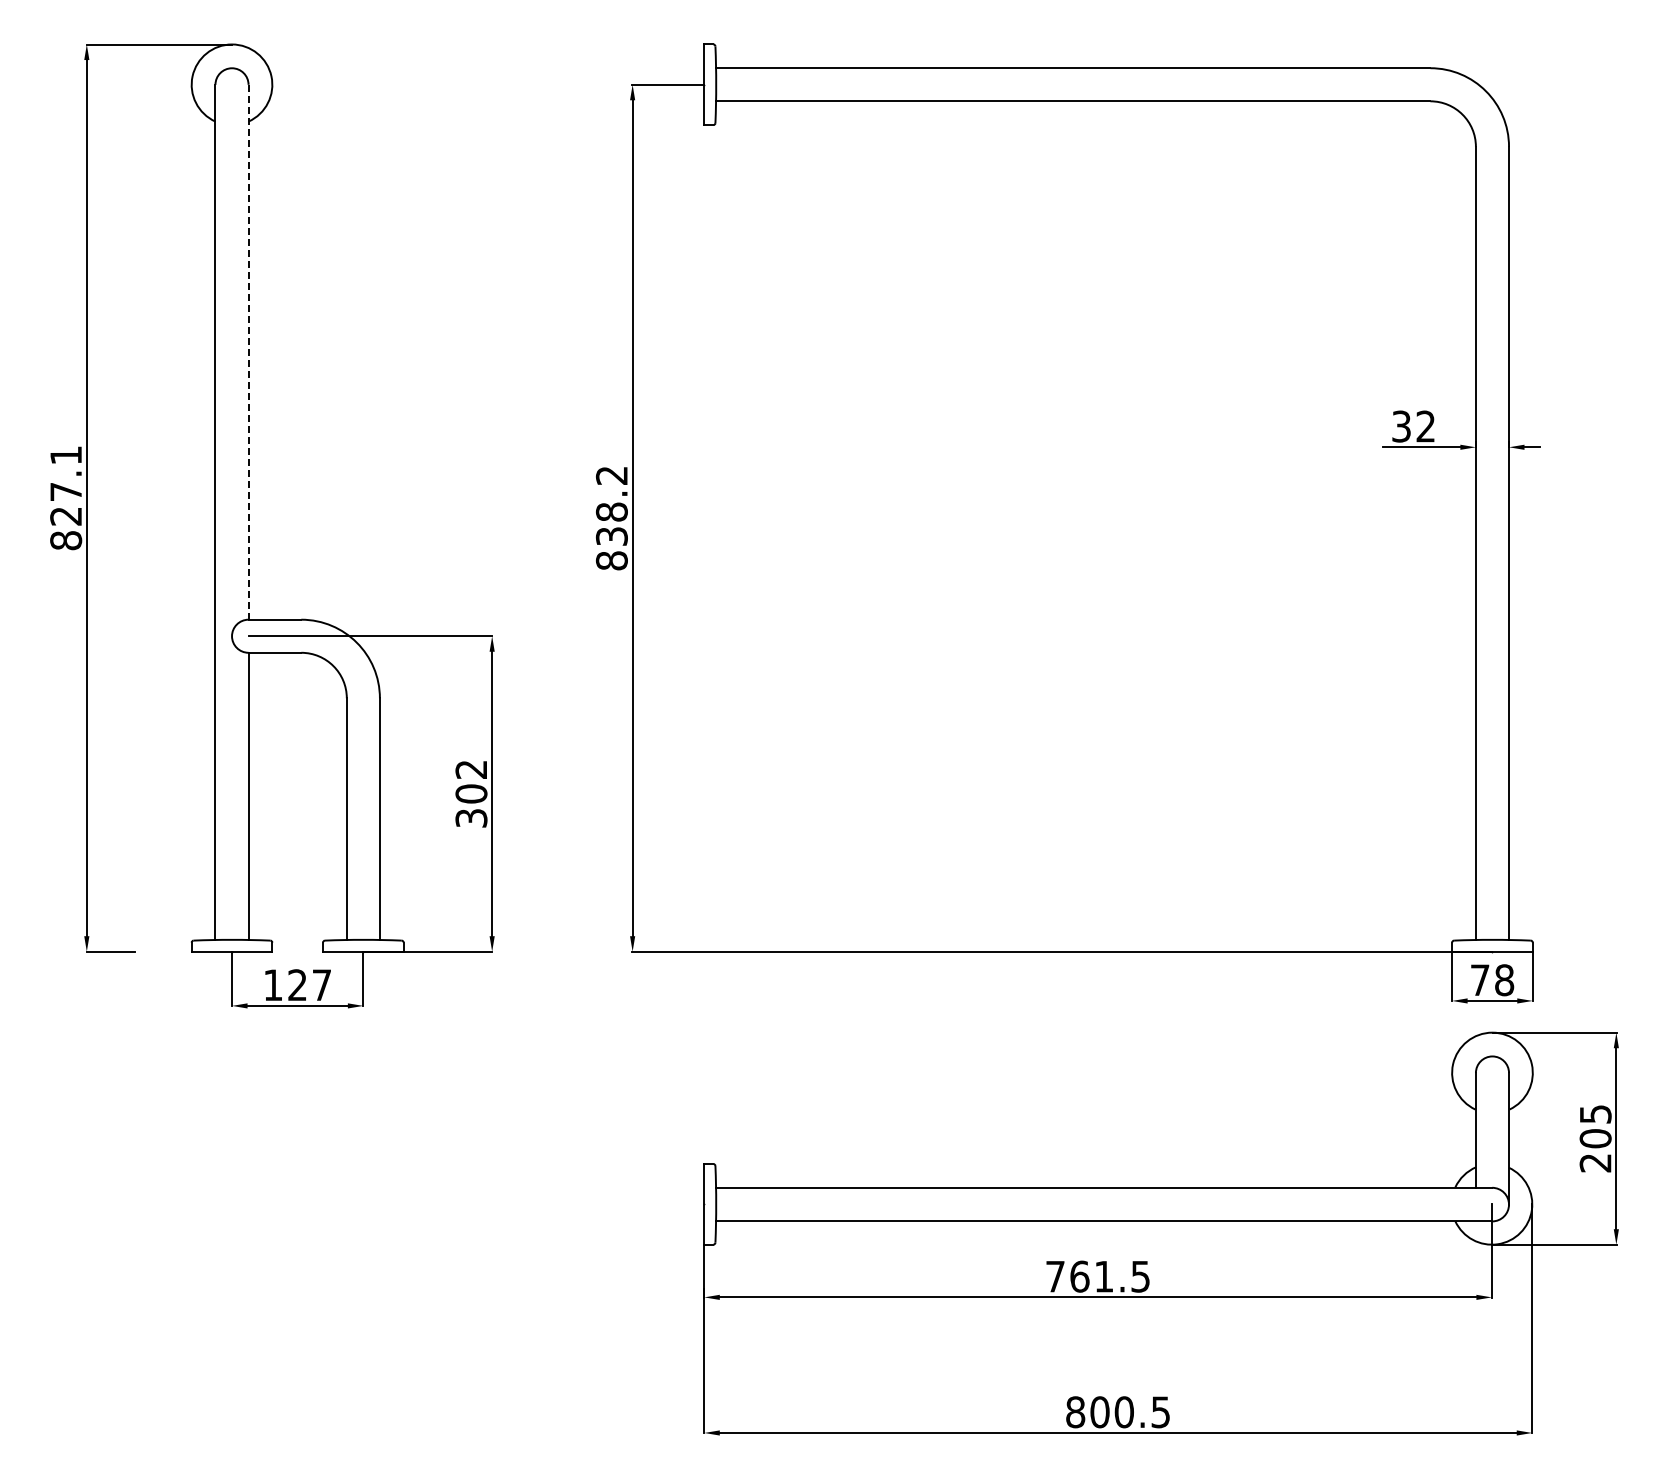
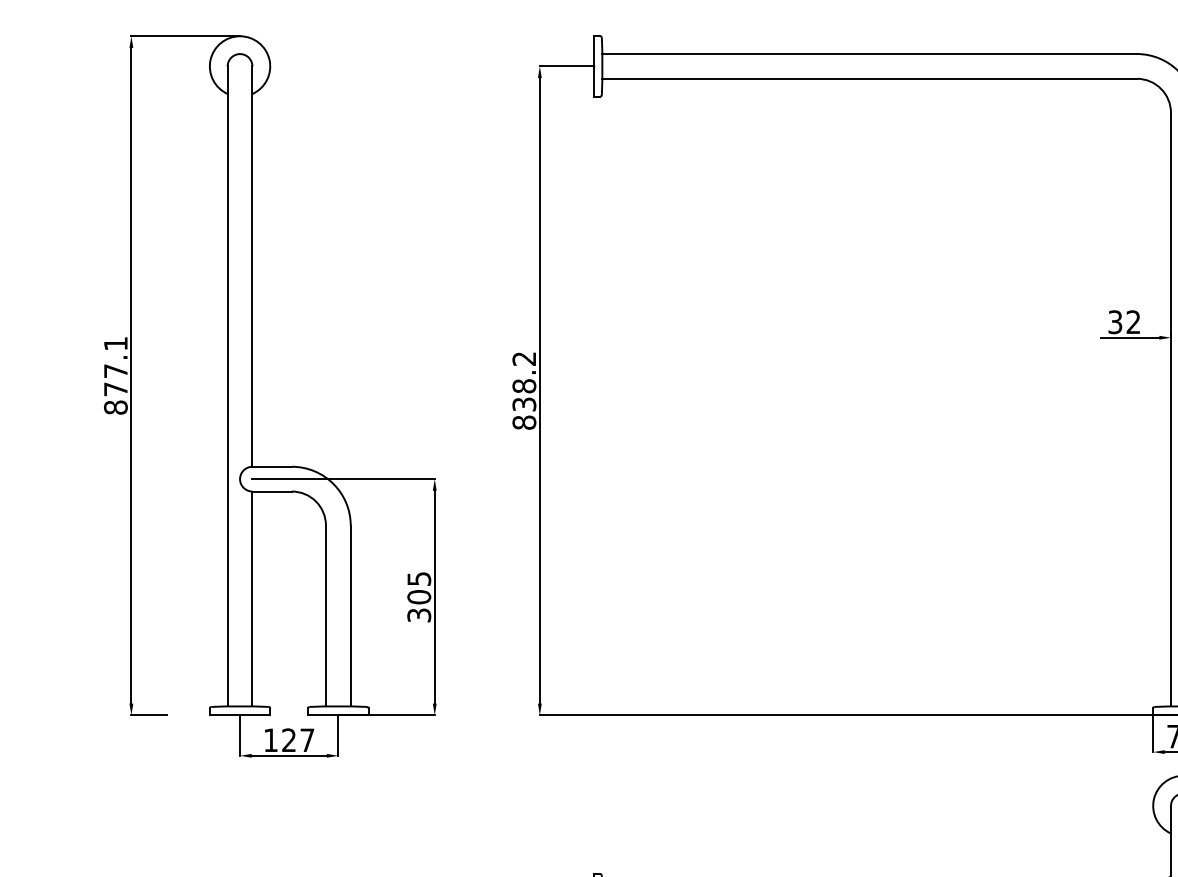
line: (248, 351) -> (252, 266), dashed -> solid
text: (65, 516) -> (115, 389), 827.1 -> 877.1
text: (471, 769) -> (419, 578), 302 -> 305

